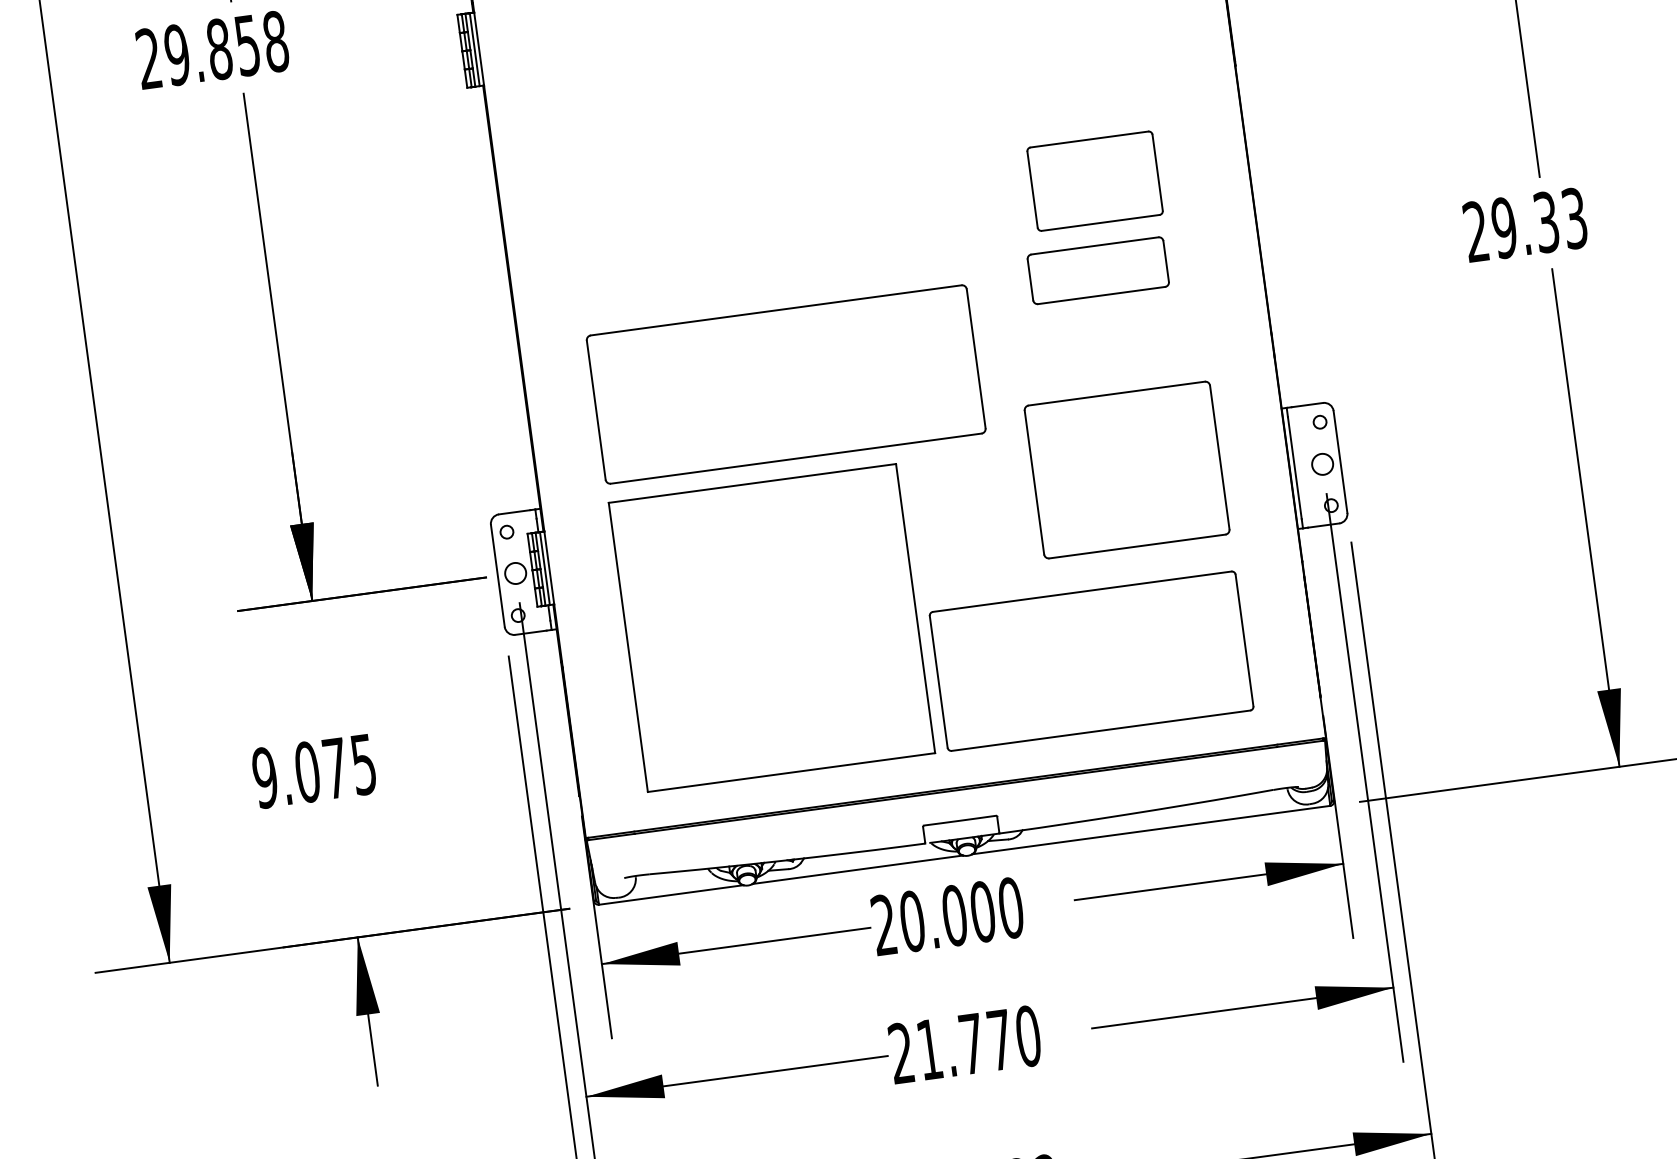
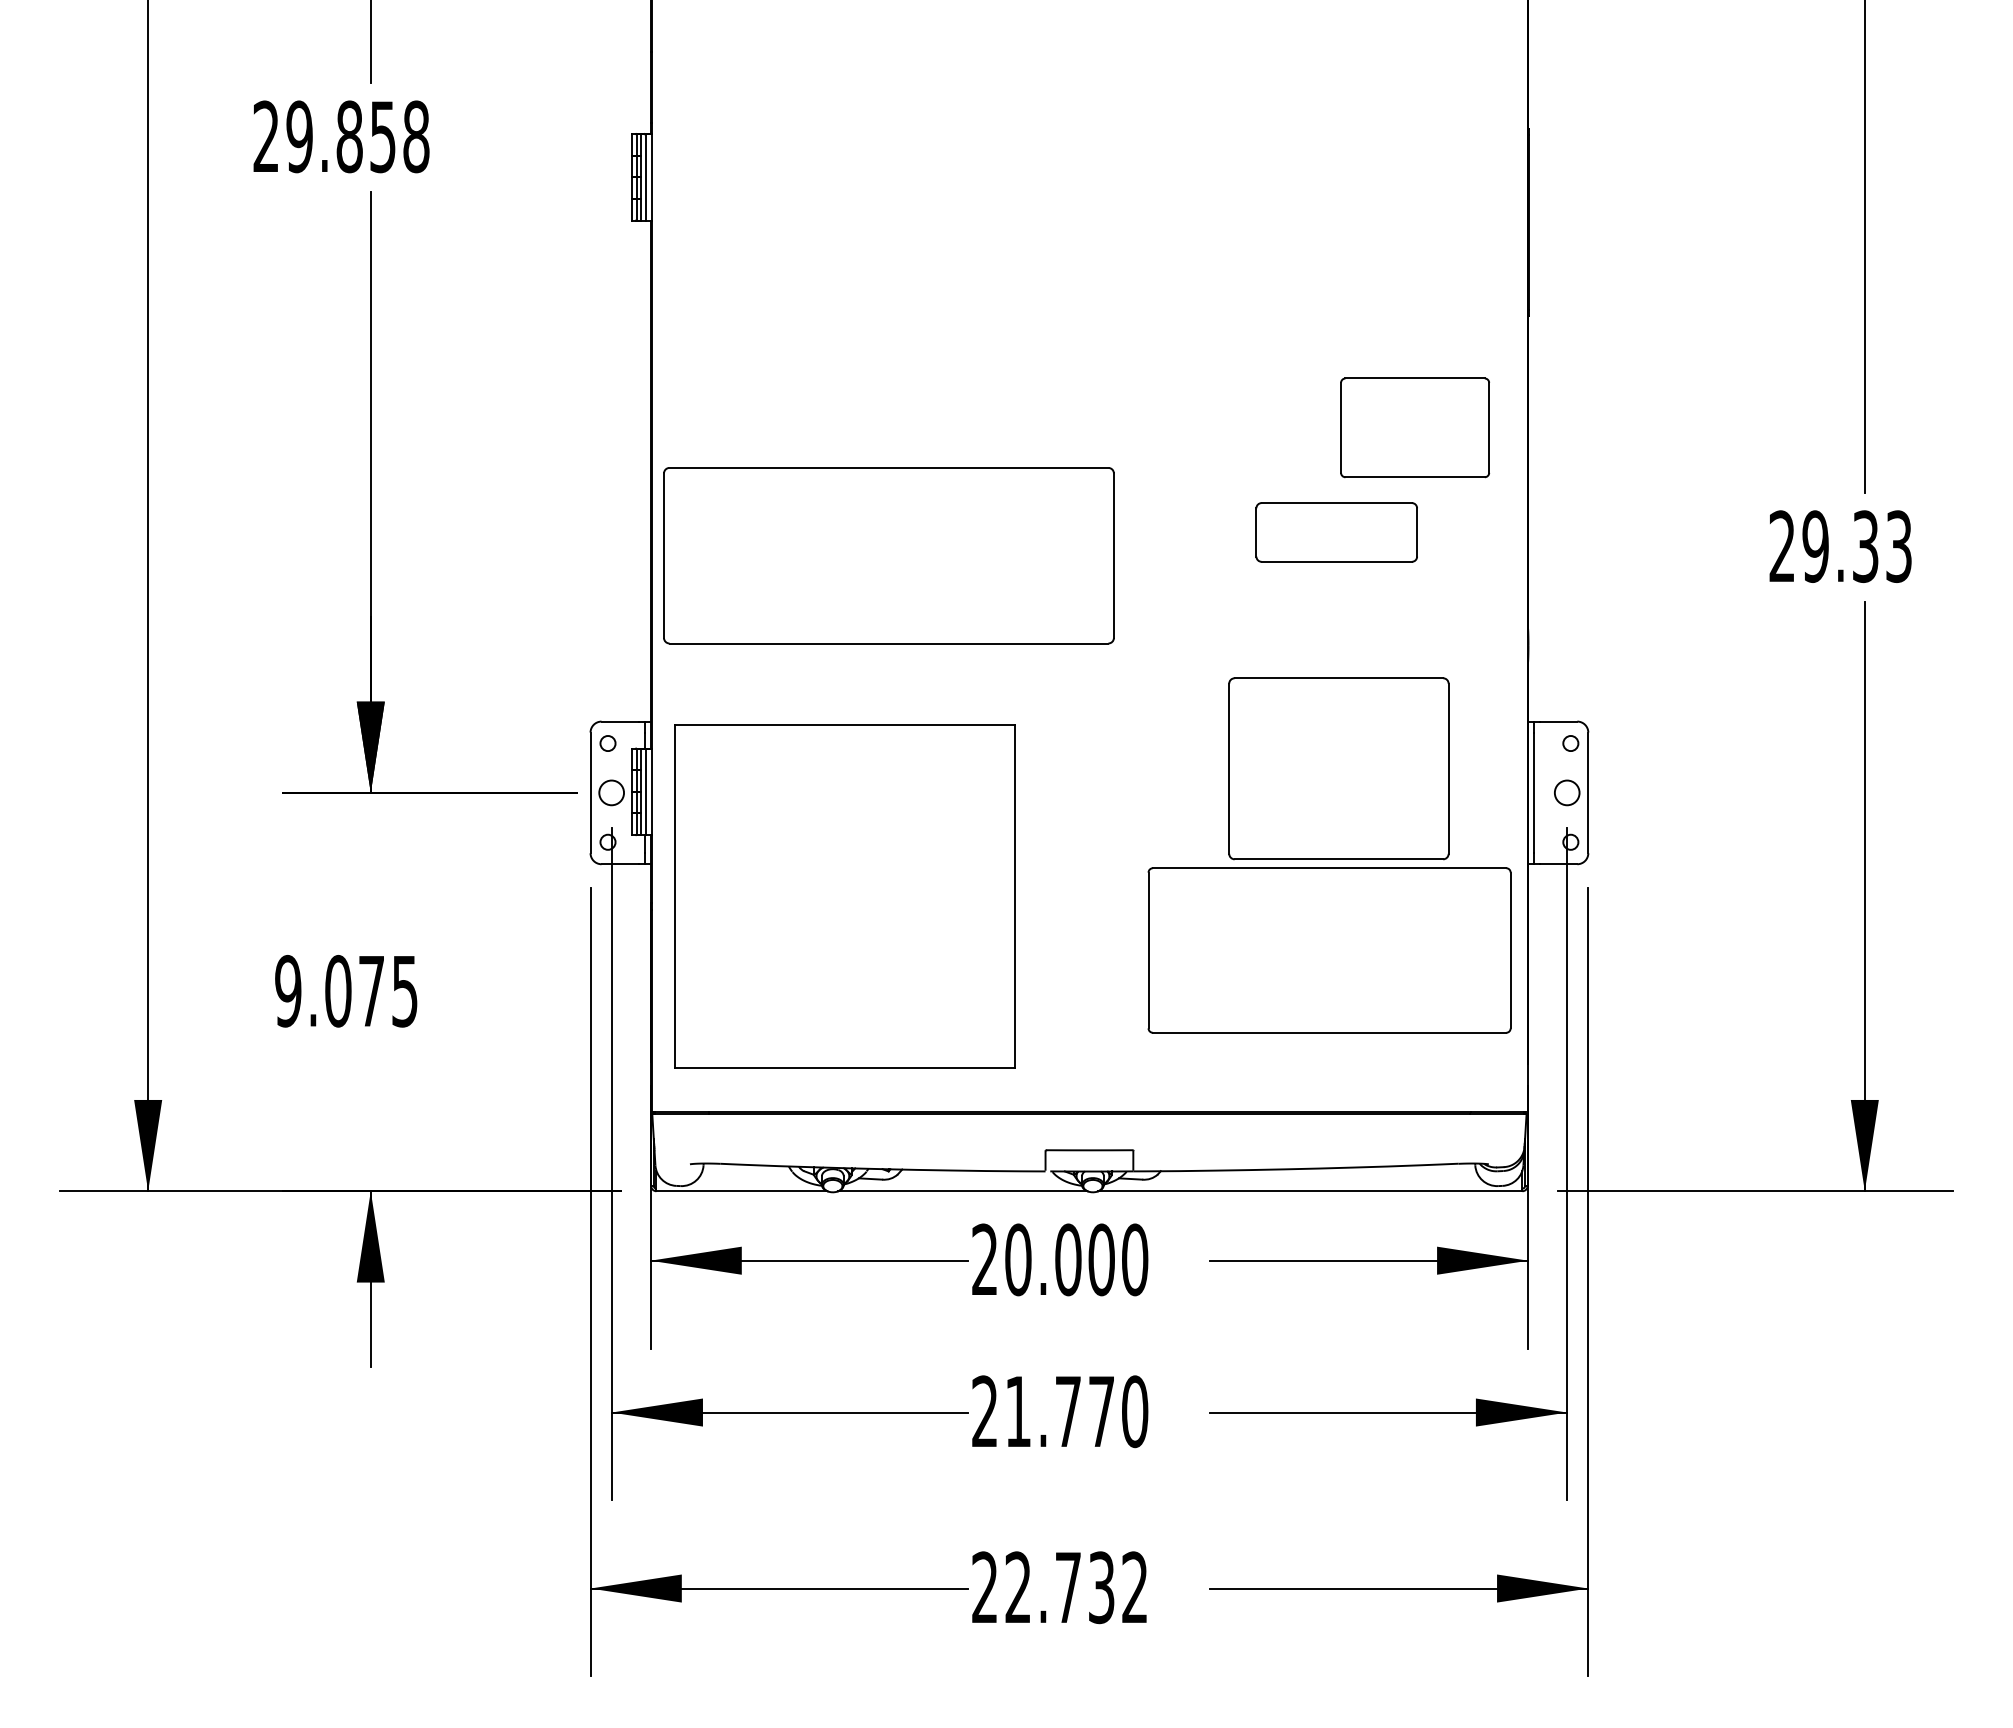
part: (1094, 180) -> (1414, 427), moved
part: (785, 384) -> (888, 555), moved
part: (771, 627) -> (844, 896), moved
part: (1091, 661) -> (1329, 950), moved

